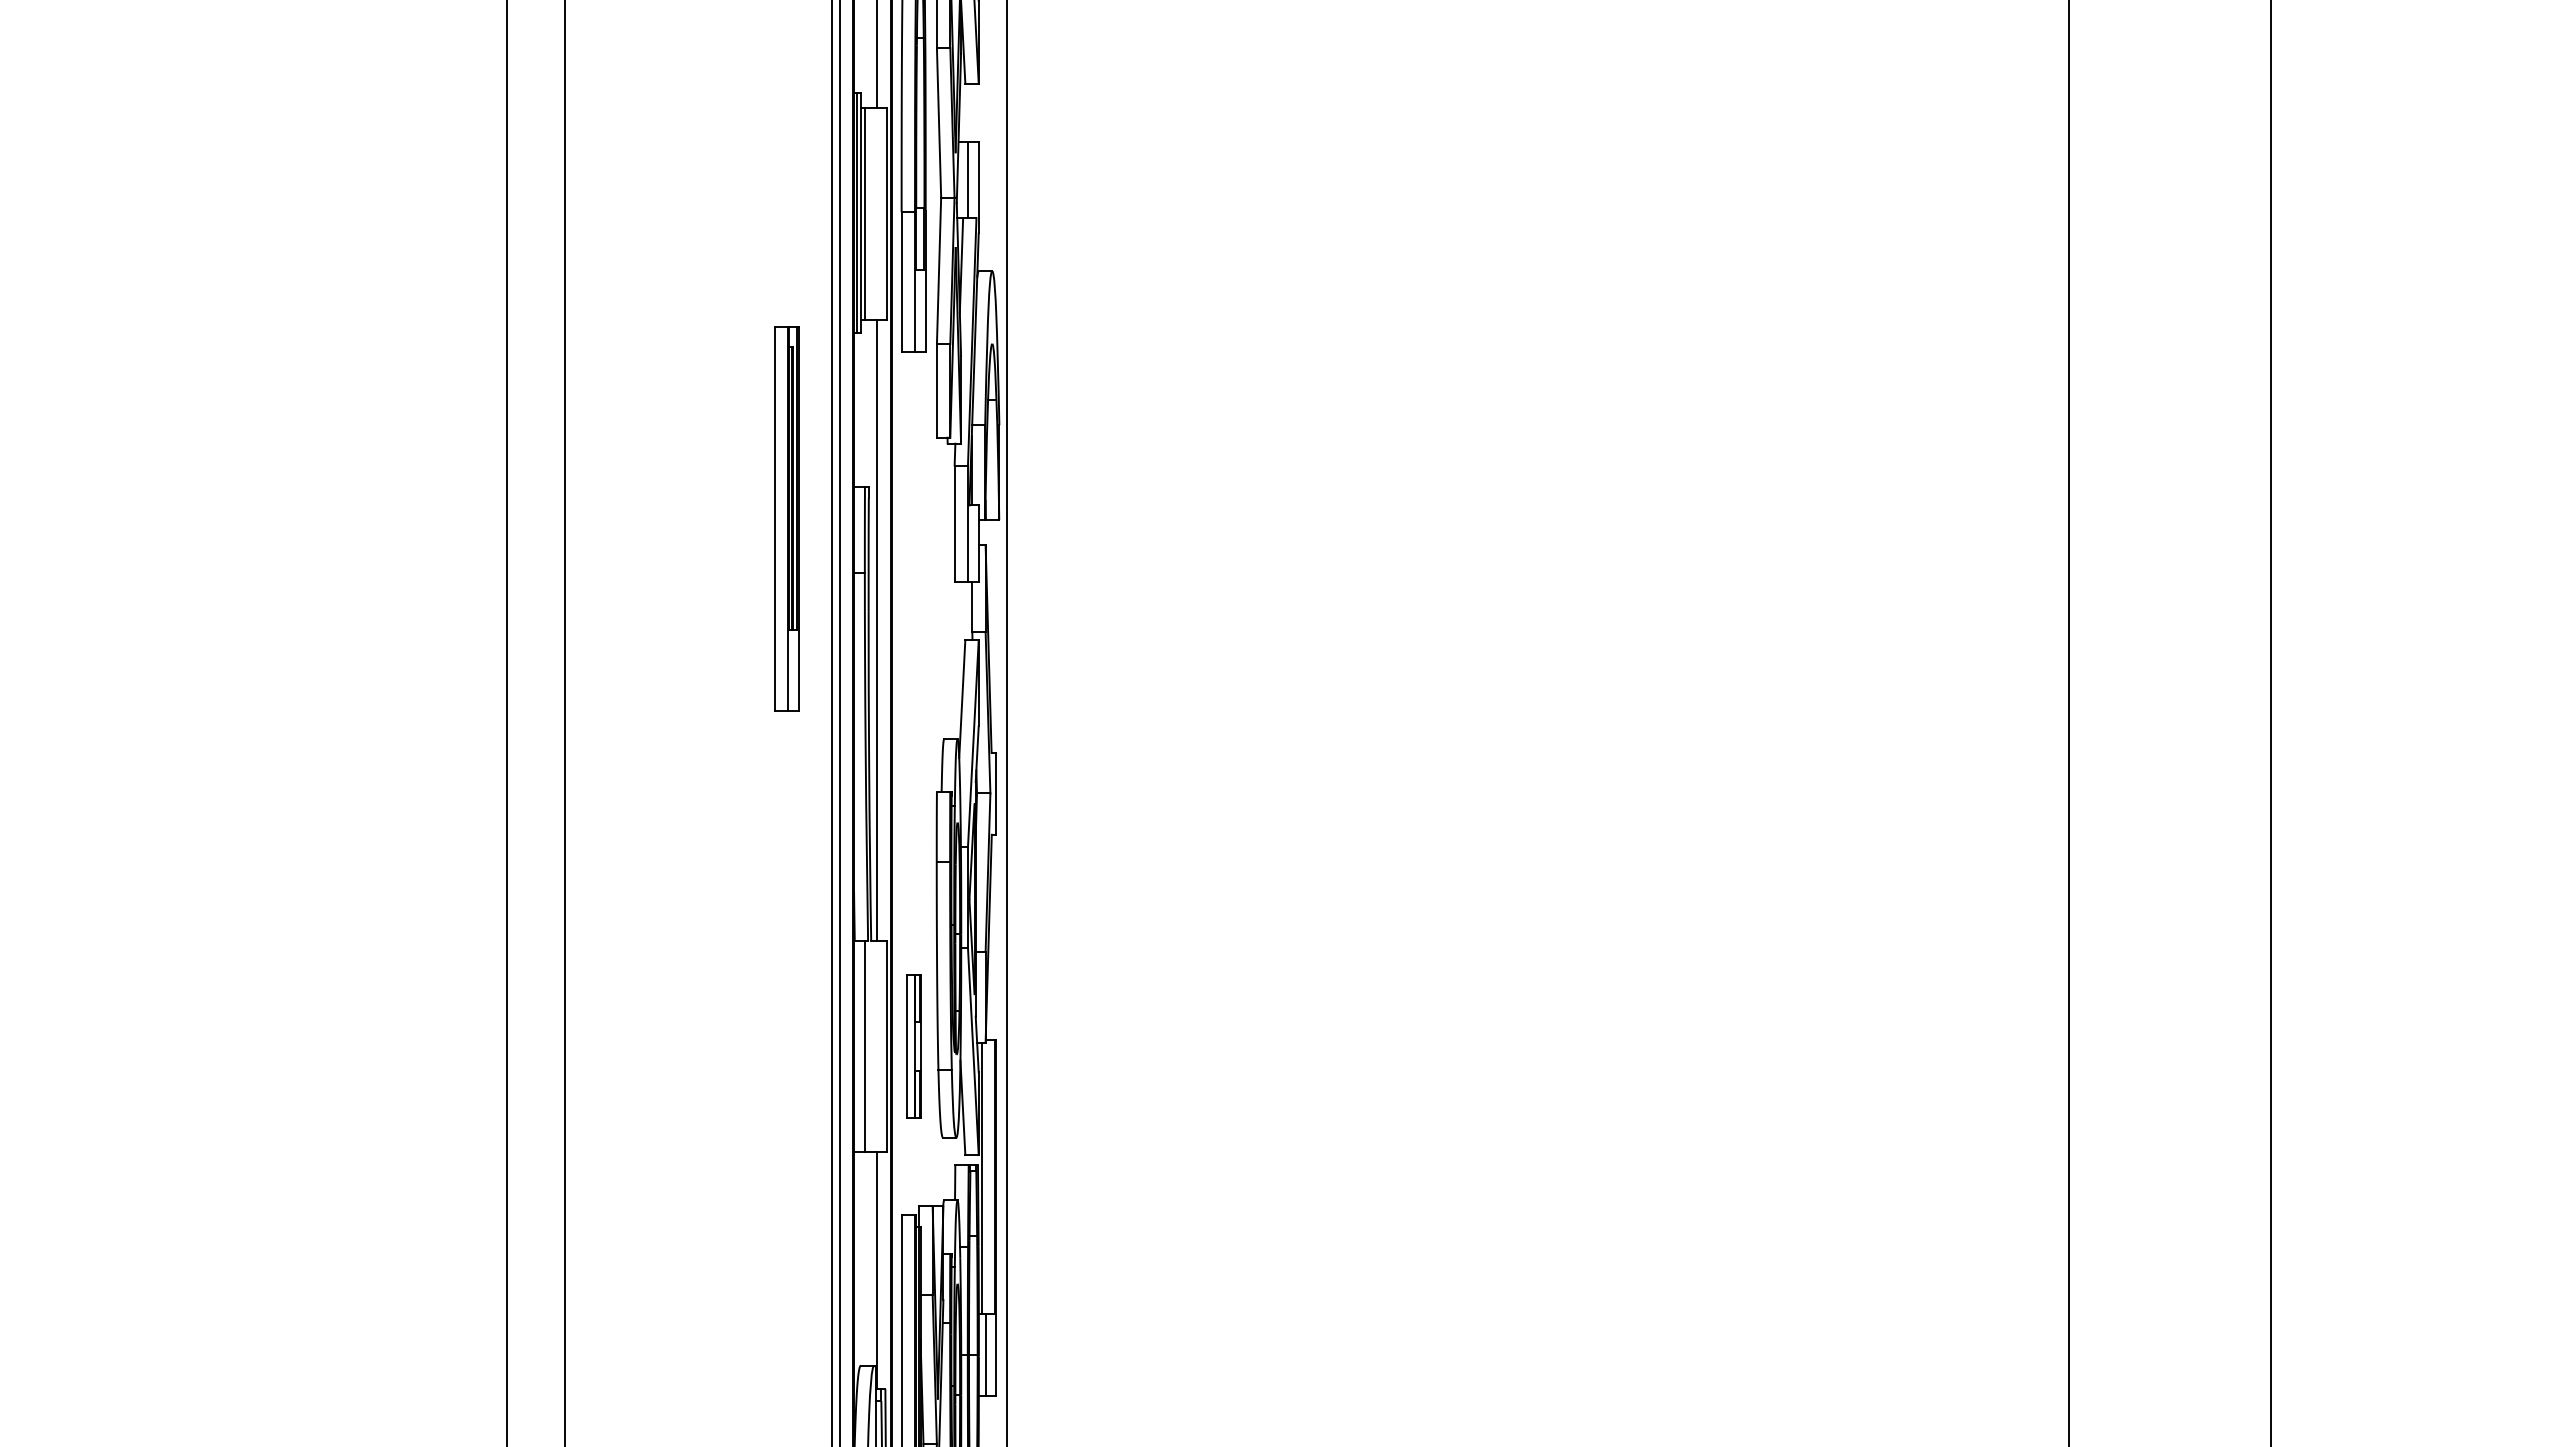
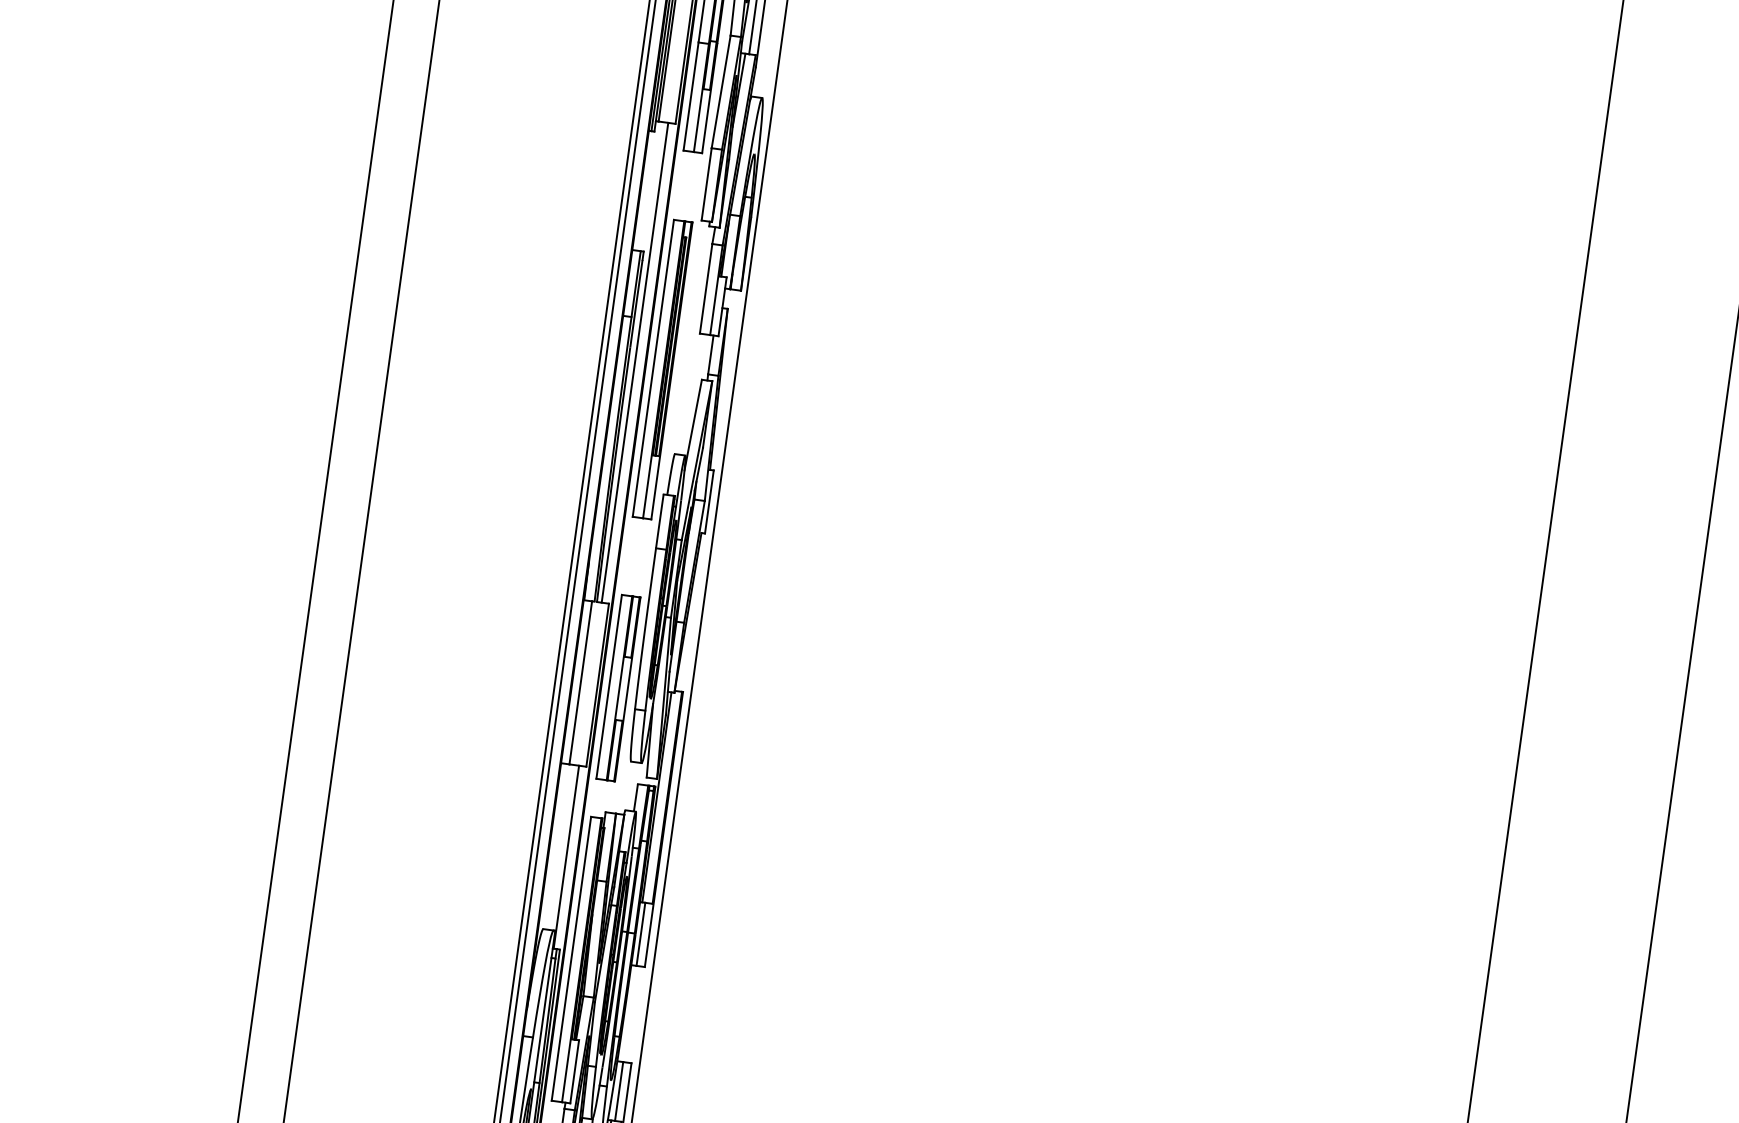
part: (786, 518) -> (662, 369), moved
part: (913, 1046) -> (618, 688), size x1.67

